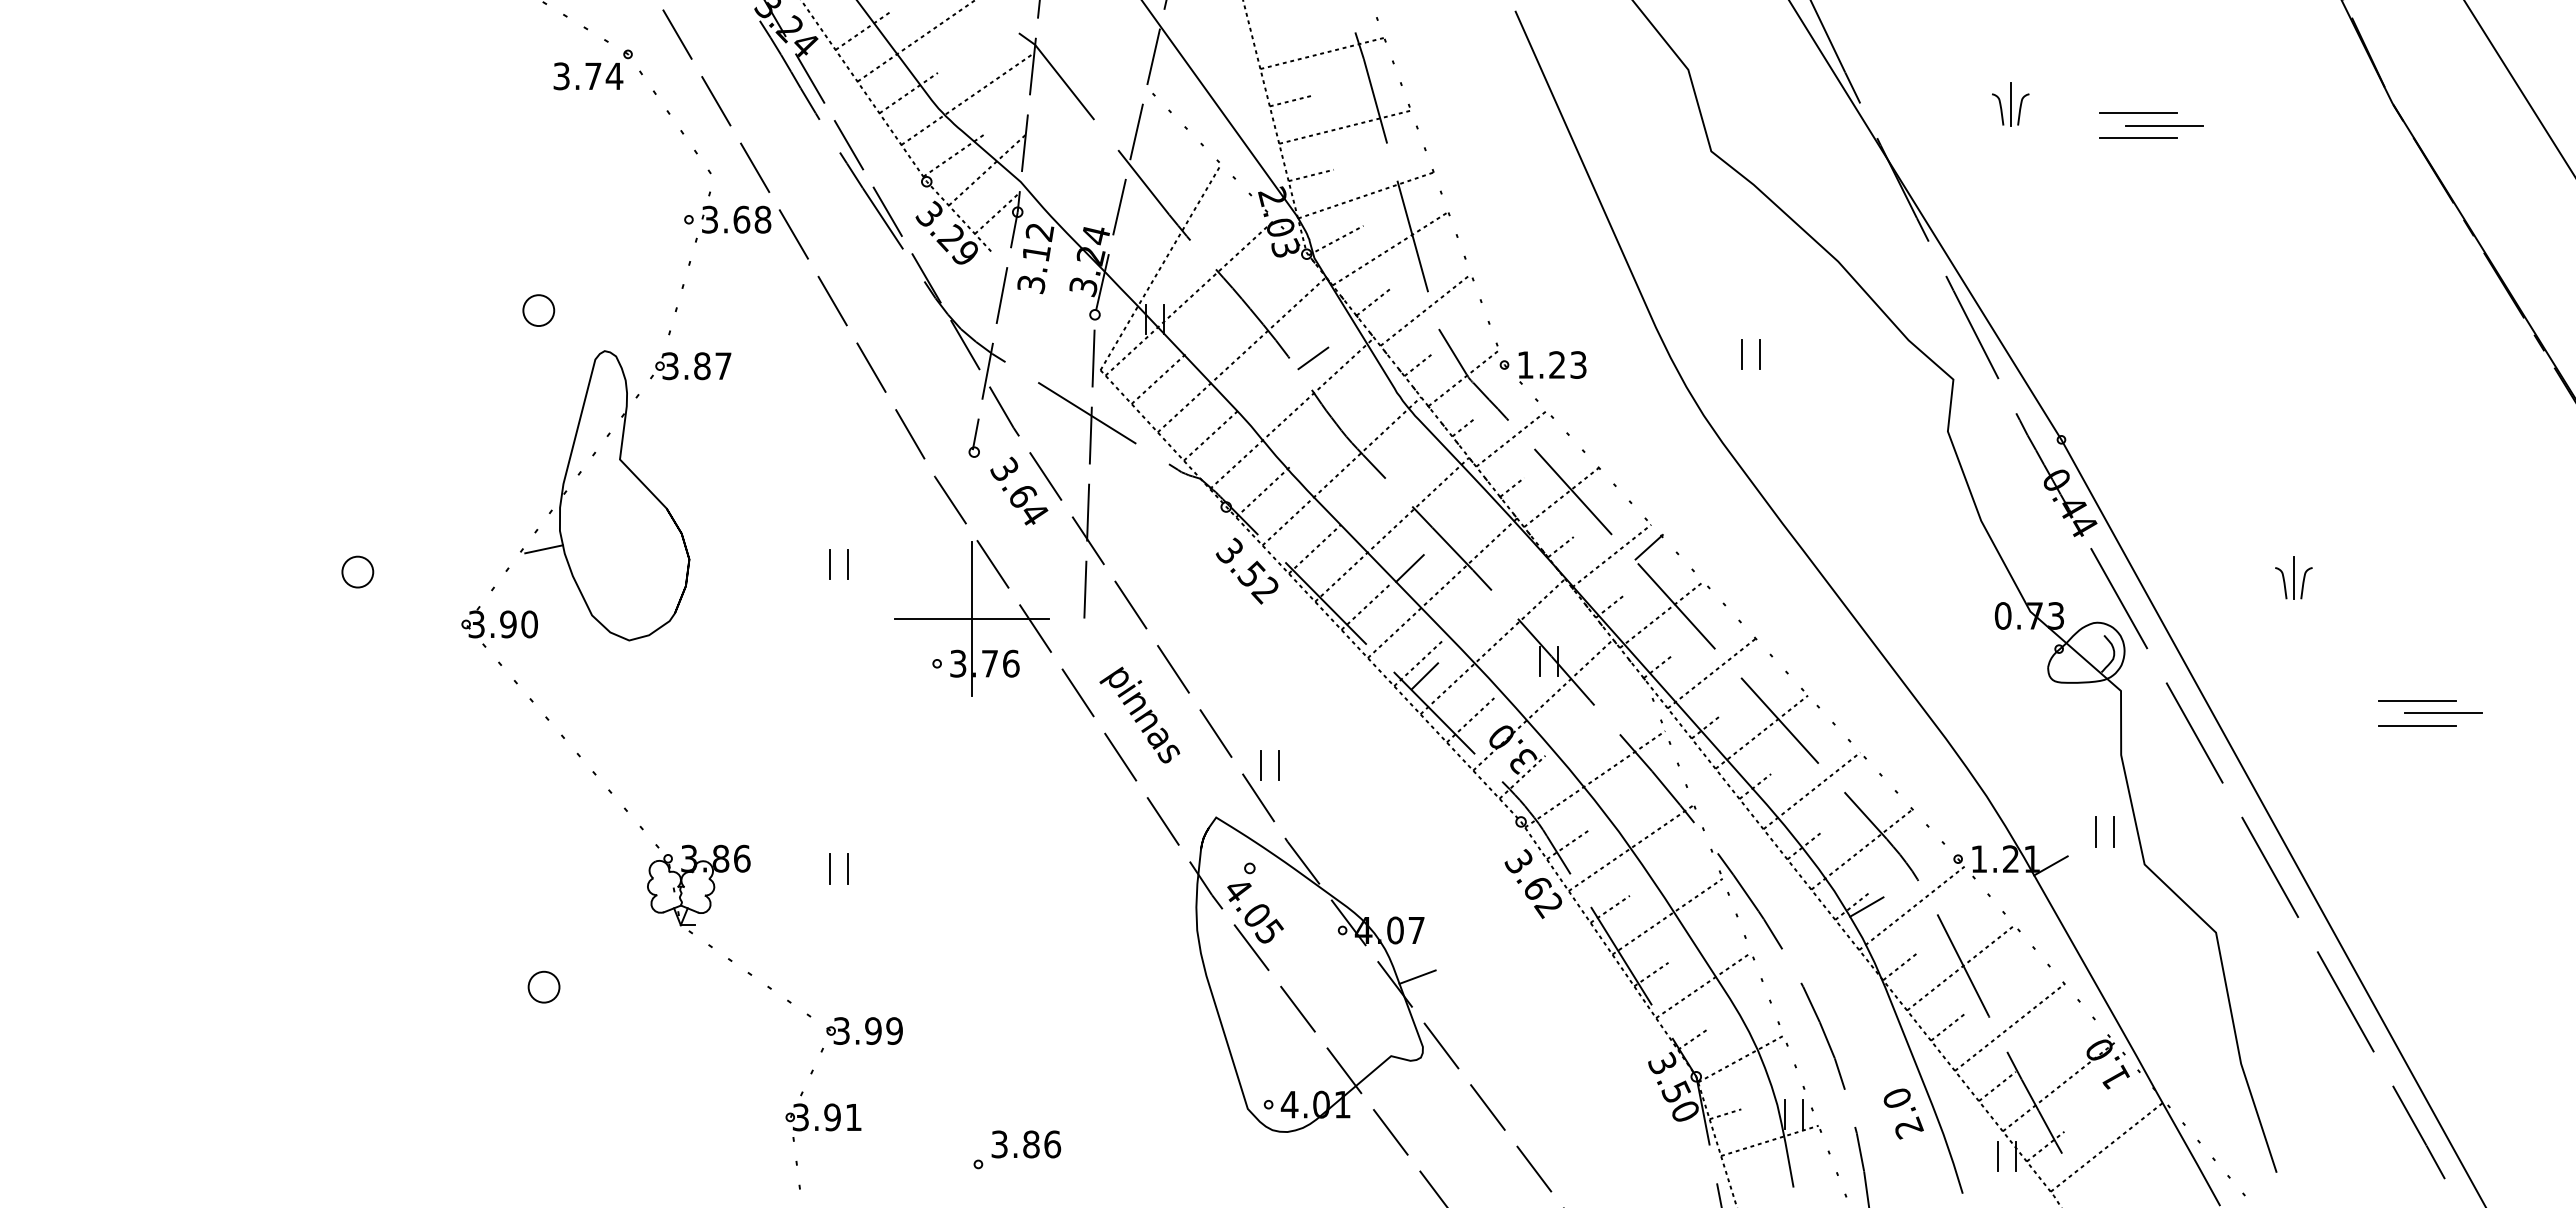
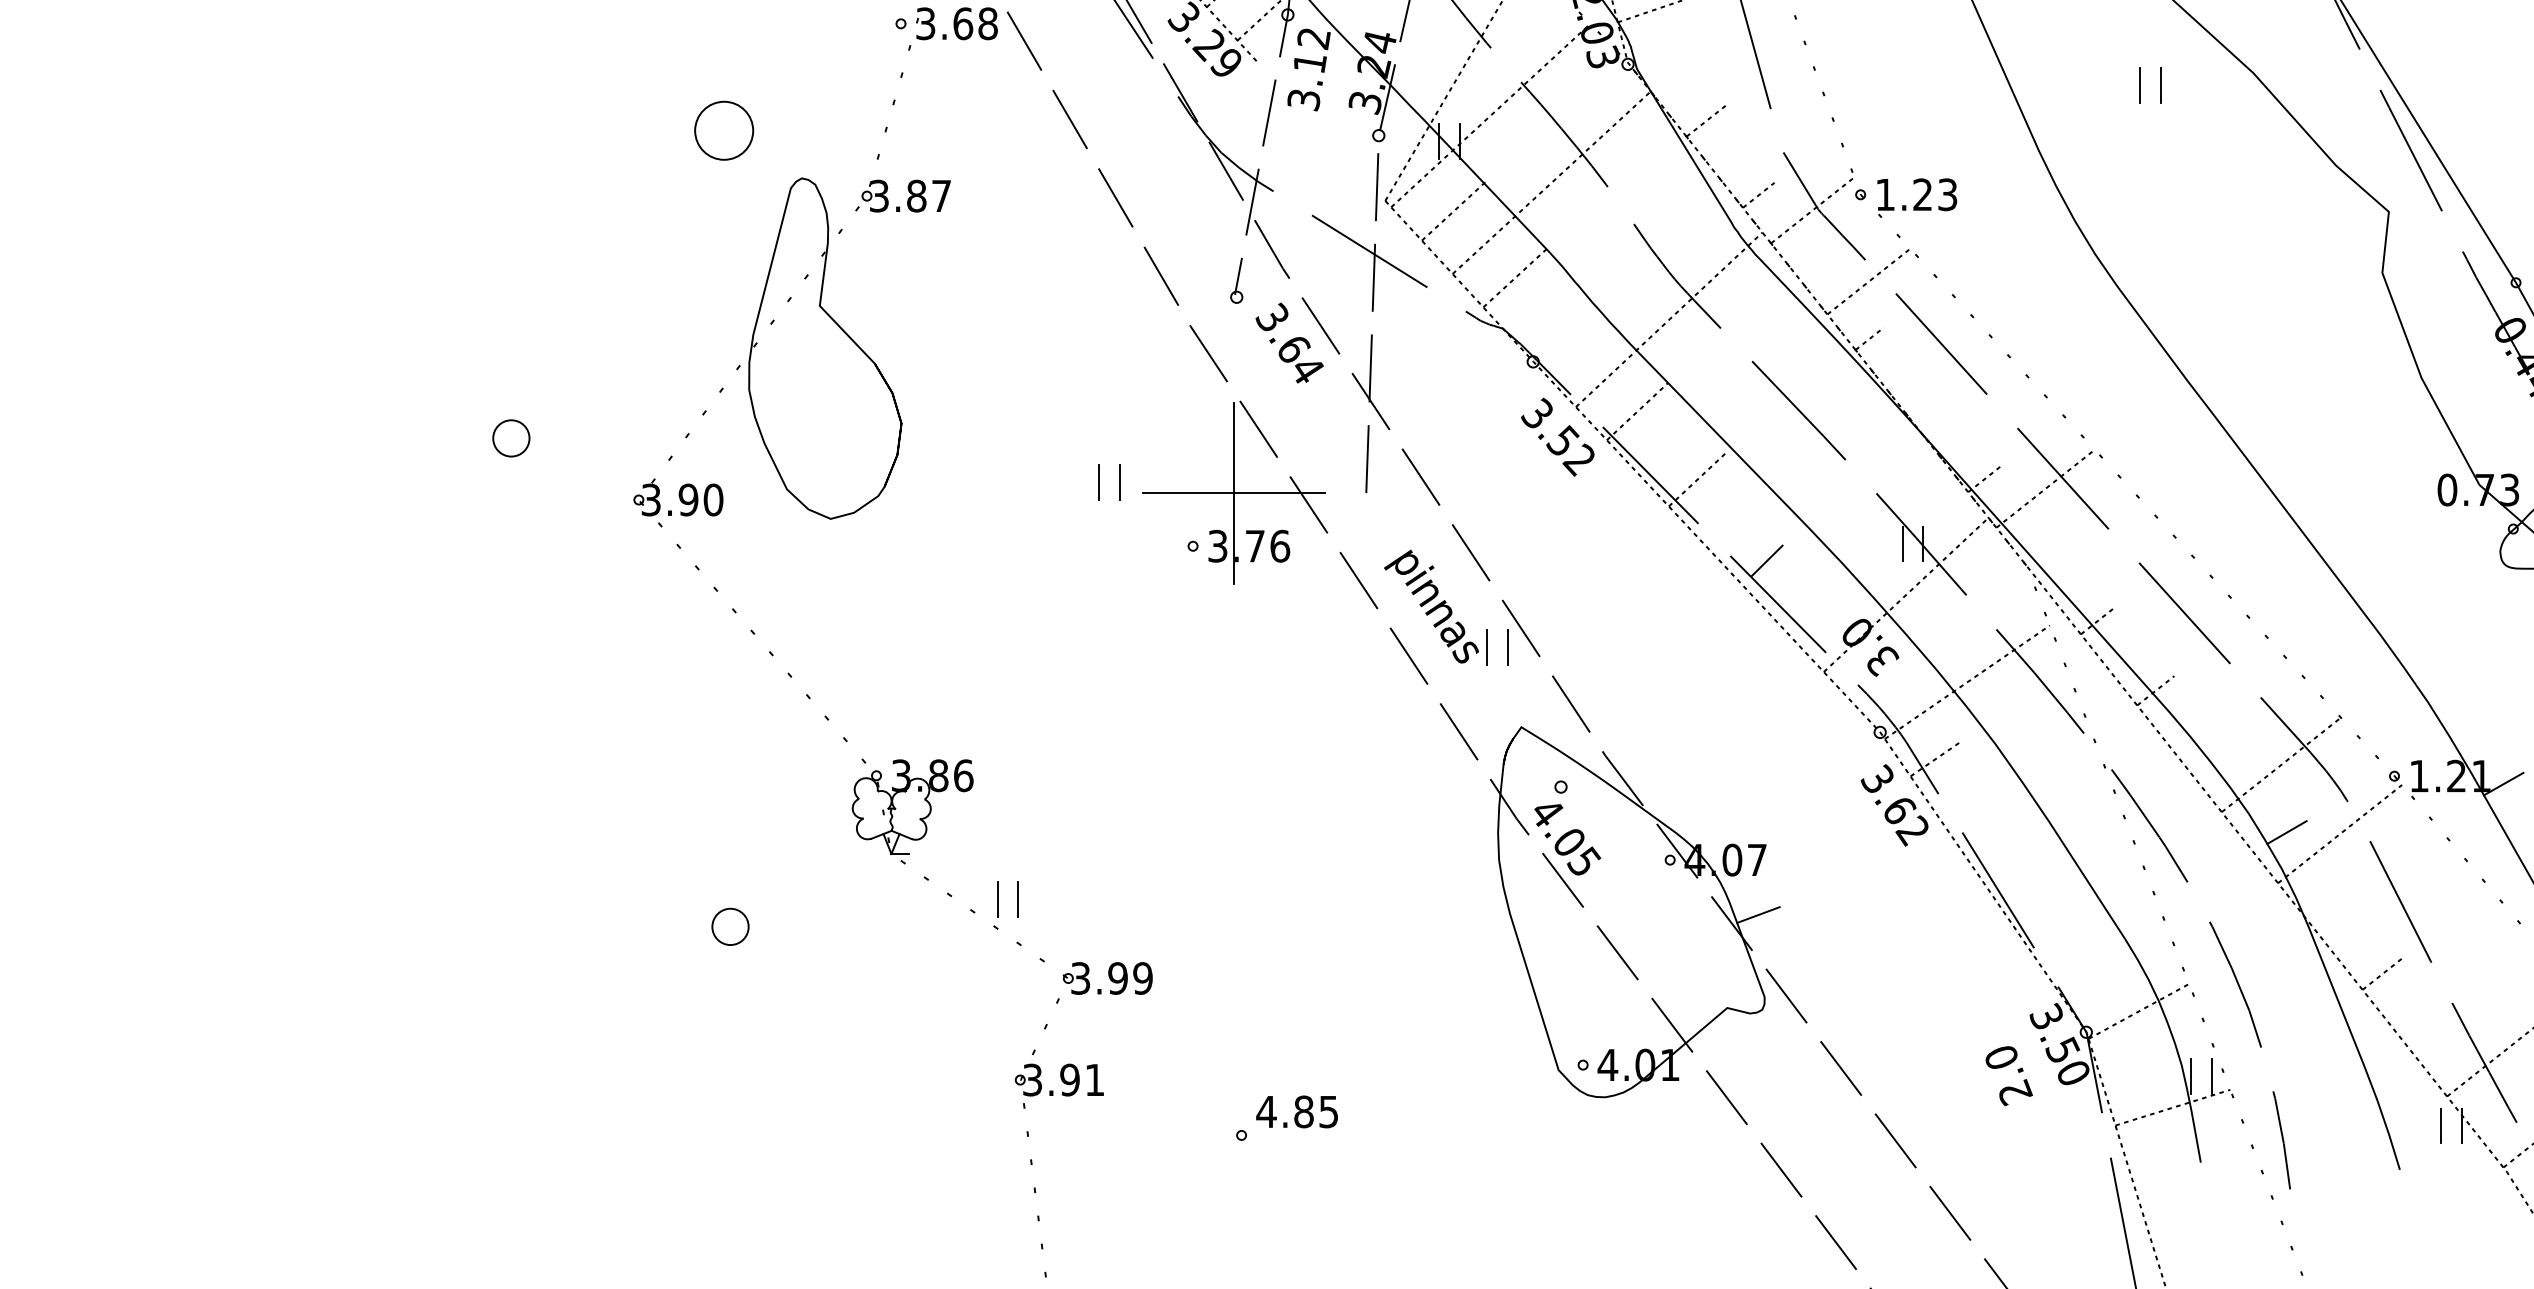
line: (1335, 240) -> (1661, 48), removed
line: (1390, 248) -> (1726, 57), removed
line: (1425, 309) -> (1767, 129), removed
part: (538, 310) -> (723, 130), size x1.6
part: (1742, 354) -> (2140, 85), moved
line: (1313, 358) -> (1635, 187), removed
line: (1291, 413) -> (1610, 251), removed
line: (1463, 427) -> (1812, 268), removed
line: (1262, 492) -> (1575, 344), removed
line: (1561, 497) -> (1927, 350), removed
line: (1392, 529) -> (1728, 388), removed
line: (1560, 547) -> (1926, 409), removed
line: (1648, 547) -> (2030, 409), removed
line: (544, 549) -> (731, 411), removed
line: (1611, 555) -> (1986, 418), removed
part: (830, 564) -> (1099, 482), moved
line: (1409, 568) -> (1748, 434), removed
line: (1442, 588) -> (1787, 457), removed
line: (1492, 646) -> (1846, 525), removed
line: (1418, 663) -> (1759, 545), removed
line: (1657, 666) -> (2040, 549), removed
line: (1711, 673) -> (2104, 557), removed
line: (1470, 720) -> (1820, 613), removed
line: (1761, 731) -> (2163, 625), removed
part: (1261, 765) -> (1487, 647), moved
line: (1522, 776) -> (1881, 678), removed
line: (1811, 790) -> (2221, 695), removed
line: (1803, 846) -> (2212, 761), removed
line: (1631, 847) -> (2010, 762), removed
part: (830, 868) -> (998, 898), moved
line: (1852, 905) -> (2270, 830), removed
line: (1609, 908) -> (1984, 834), removed
line: (1667, 916) -> (2052, 843), removed
line: (1900, 966) -> (2326, 902), removed
line: (1960, 967) -> (2397, 903), removed
line: (1651, 974) -> (2033, 911), removed
line: (1703, 985) -> (2094, 924), removed
line: (2009, 1027) -> (2454, 974), removed
line: (1692, 1039) -> (2081, 988), removed
line: (1996, 1086) -> (2439, 1043), removed
text: (1903, 1113) -> (2008, 1075), moved
line: (1725, 1114) -> (2120, 1076), removed
text: (1025, 1144) -> (1297, 1111), 3.86 -> 4.85
line: (2045, 1146) -> (2497, 1114), removed

